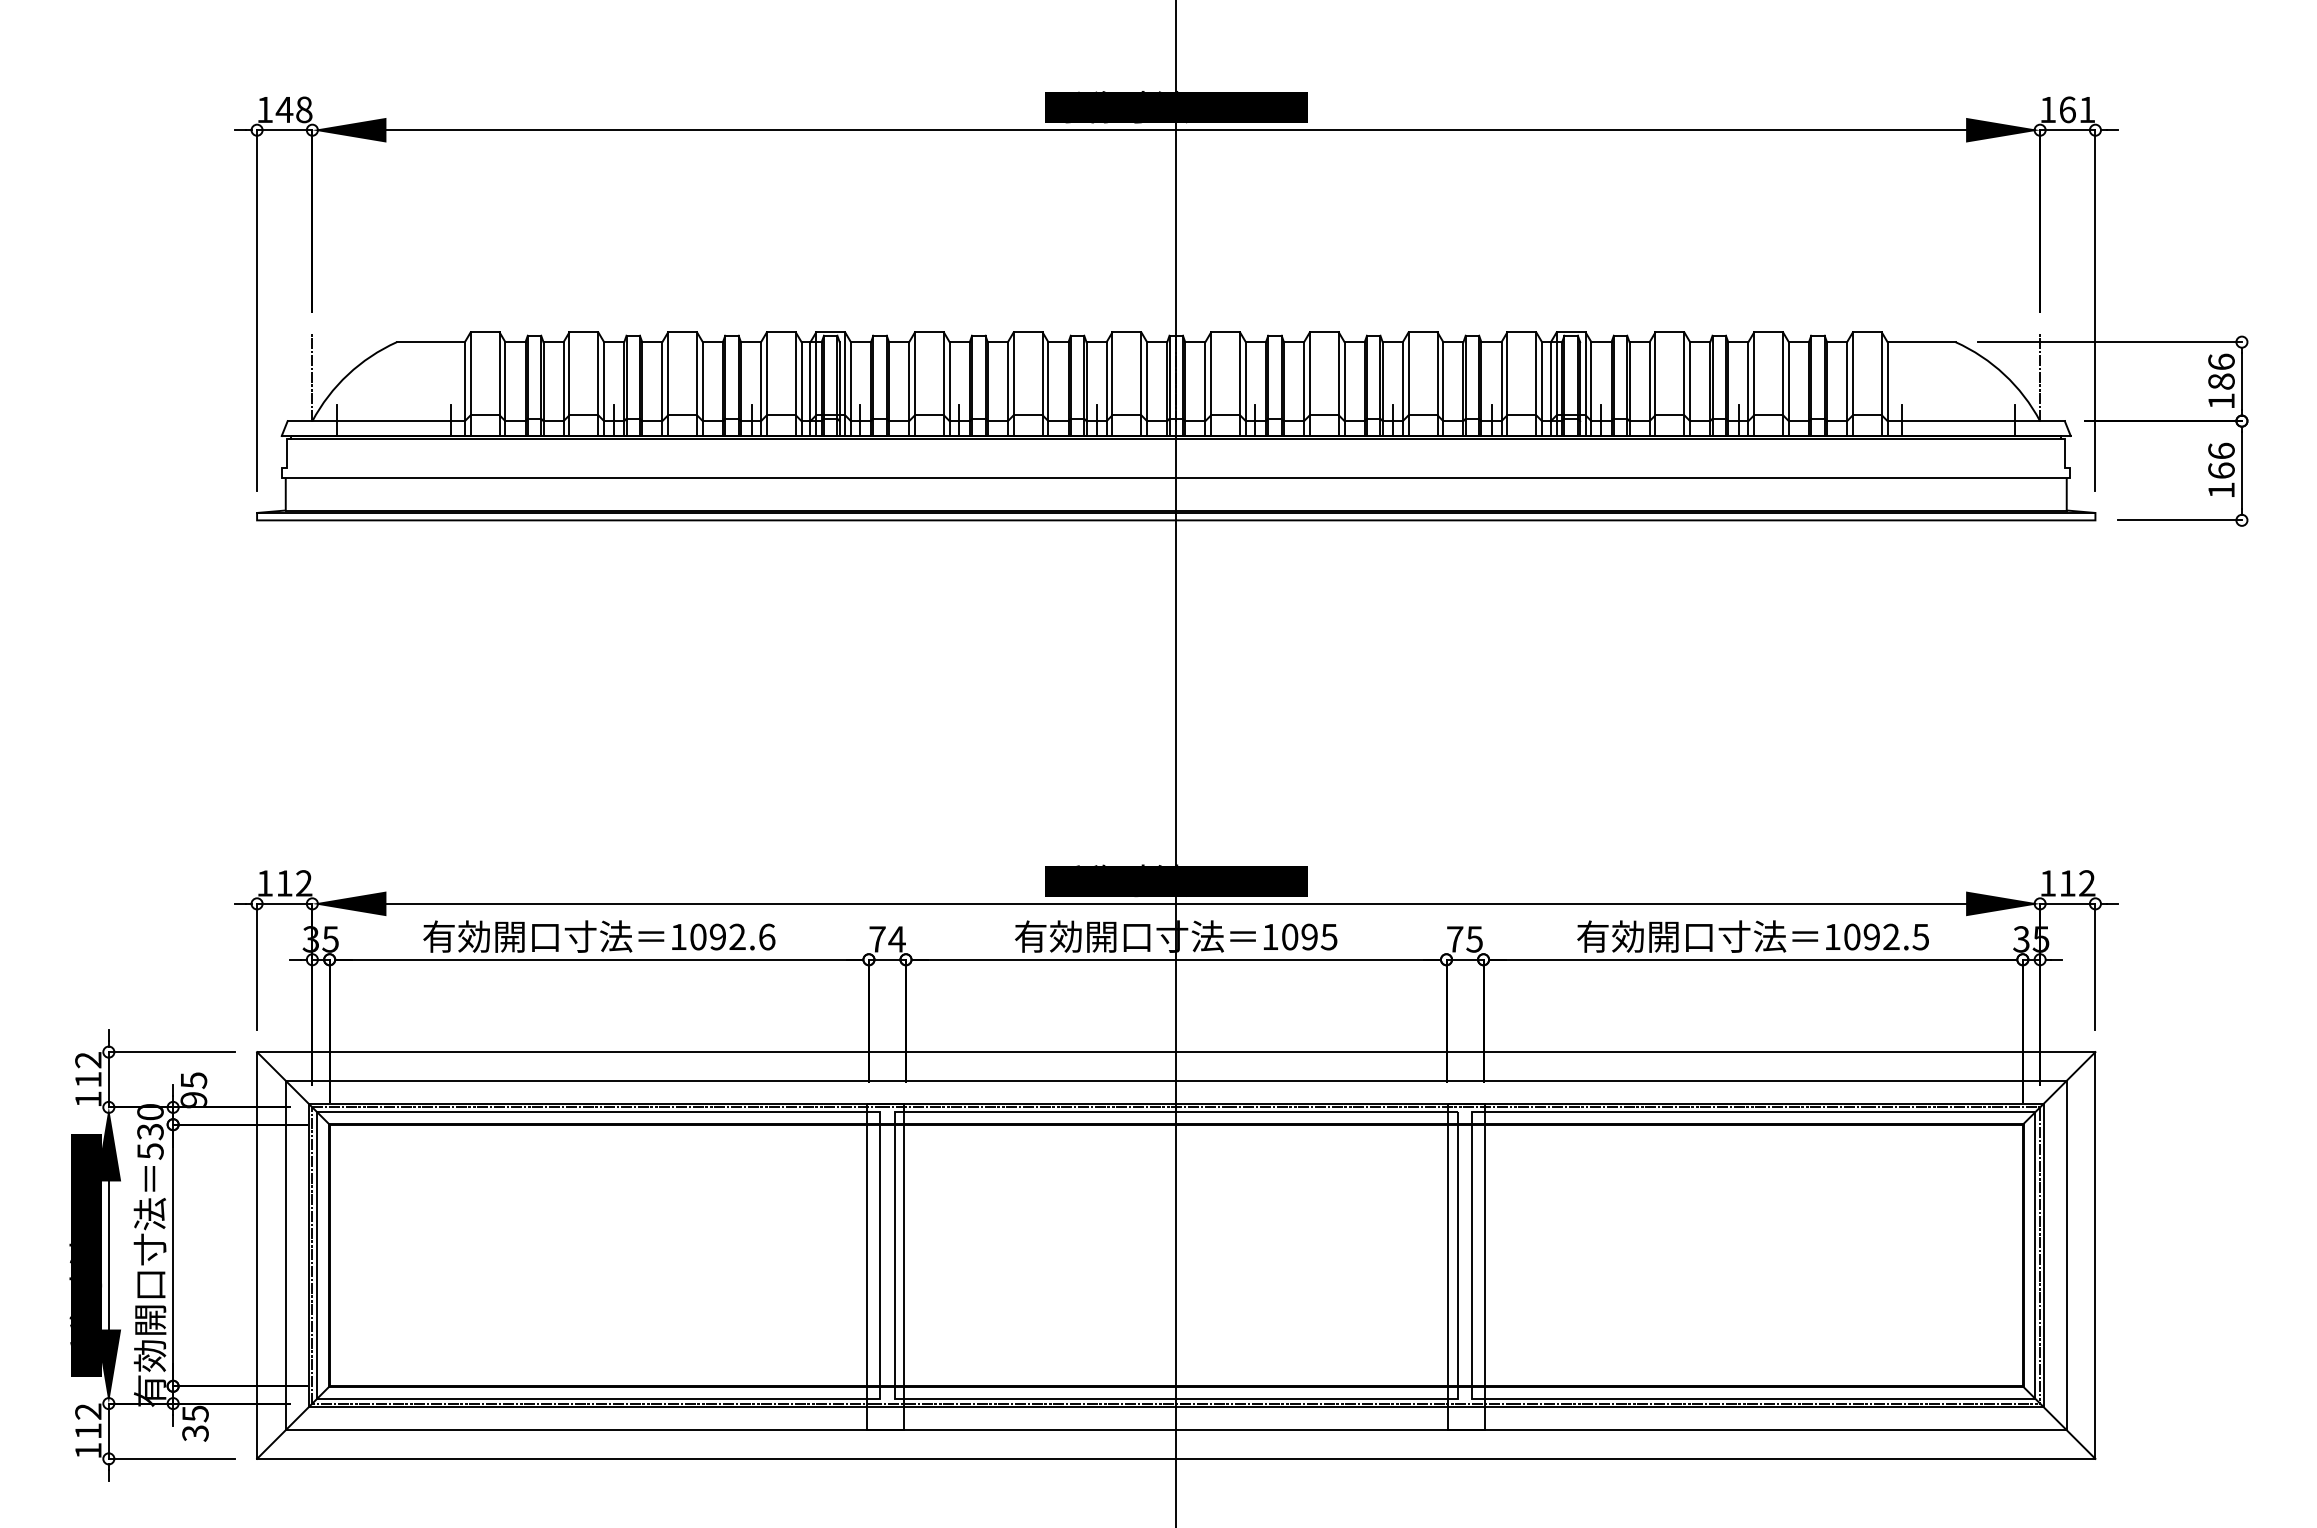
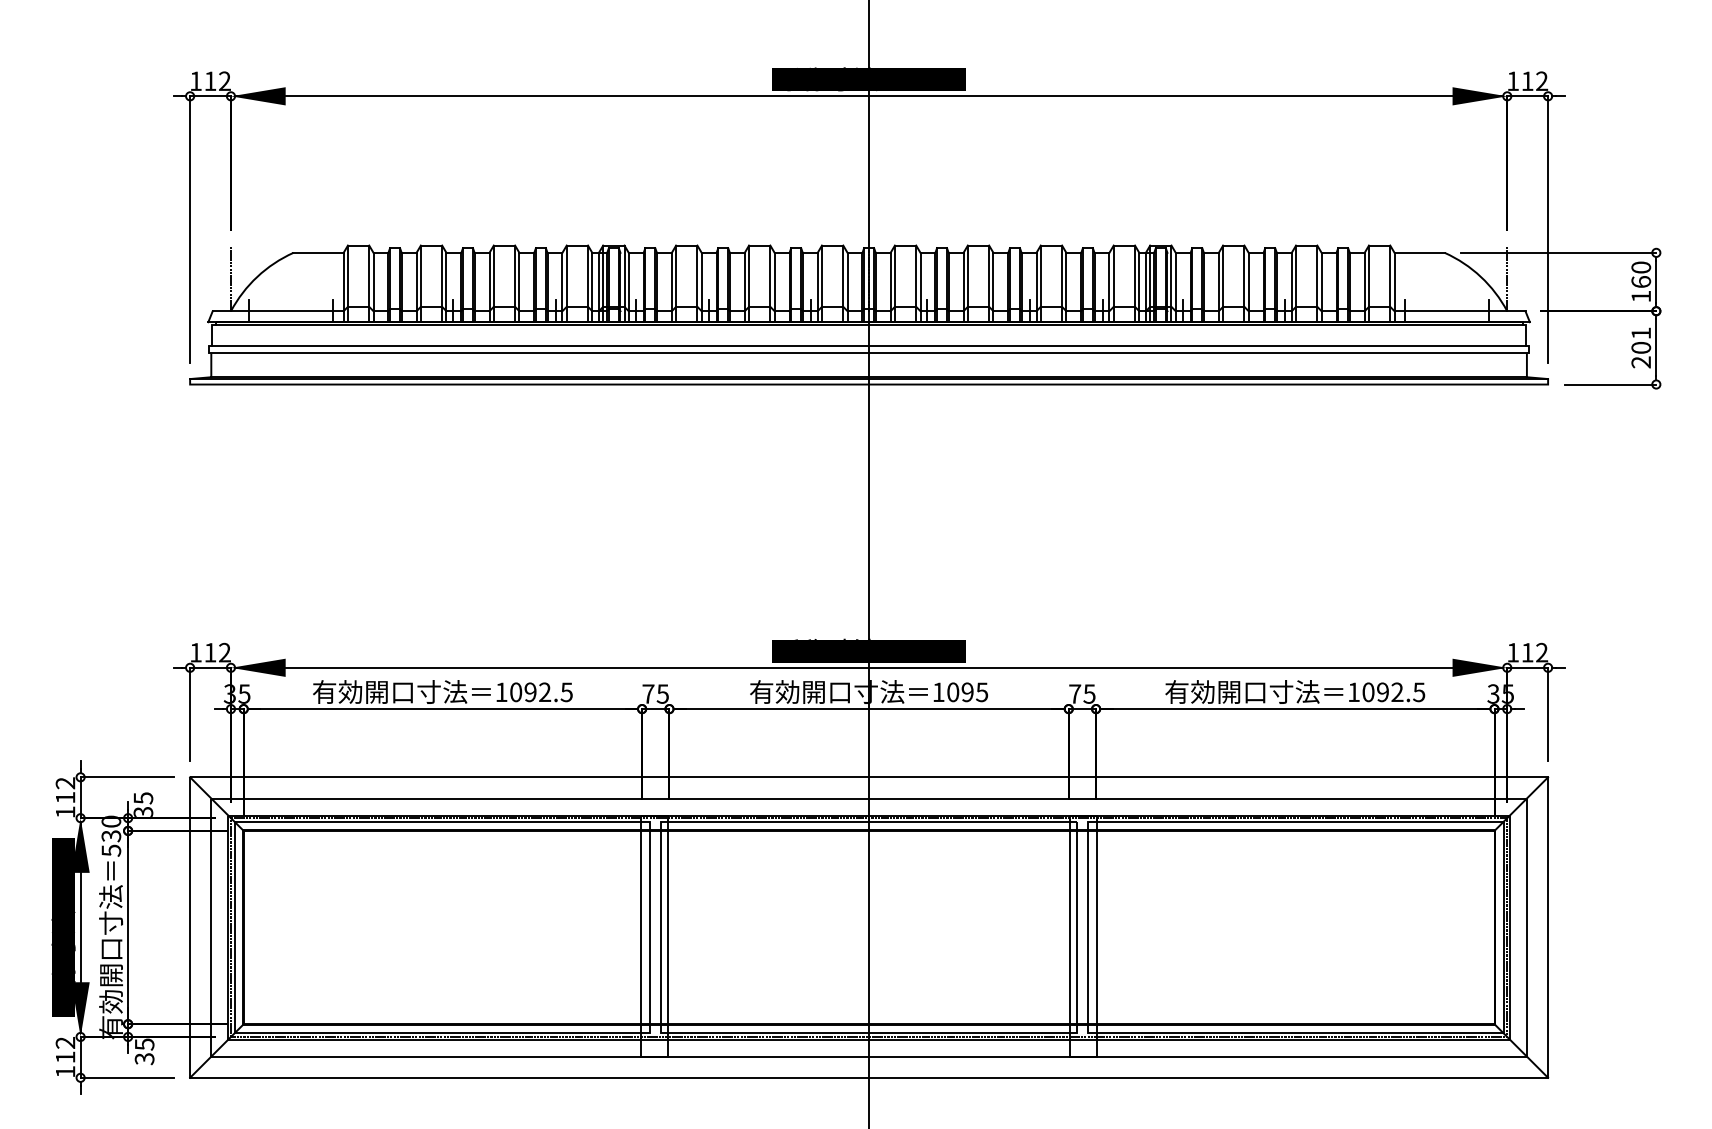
text: (293, 109) -> (217, 81), 148 -> 112
text: (2077, 109) -> (1534, 81), 161 -> 112
text: (2221, 371) -> (1641, 274), 186 -> 160
line: (1176, 468) -> (869, 346), added
text: (2221, 470) -> (1641, 347), 166 -> 201
text: (766, 936) -> (566, 691), 1092.6 -> 1092.5
text: (896, 939) -> (662, 694), 74 -> 75
text: (193, 1100) -> (143, 813), 95 -> 35

